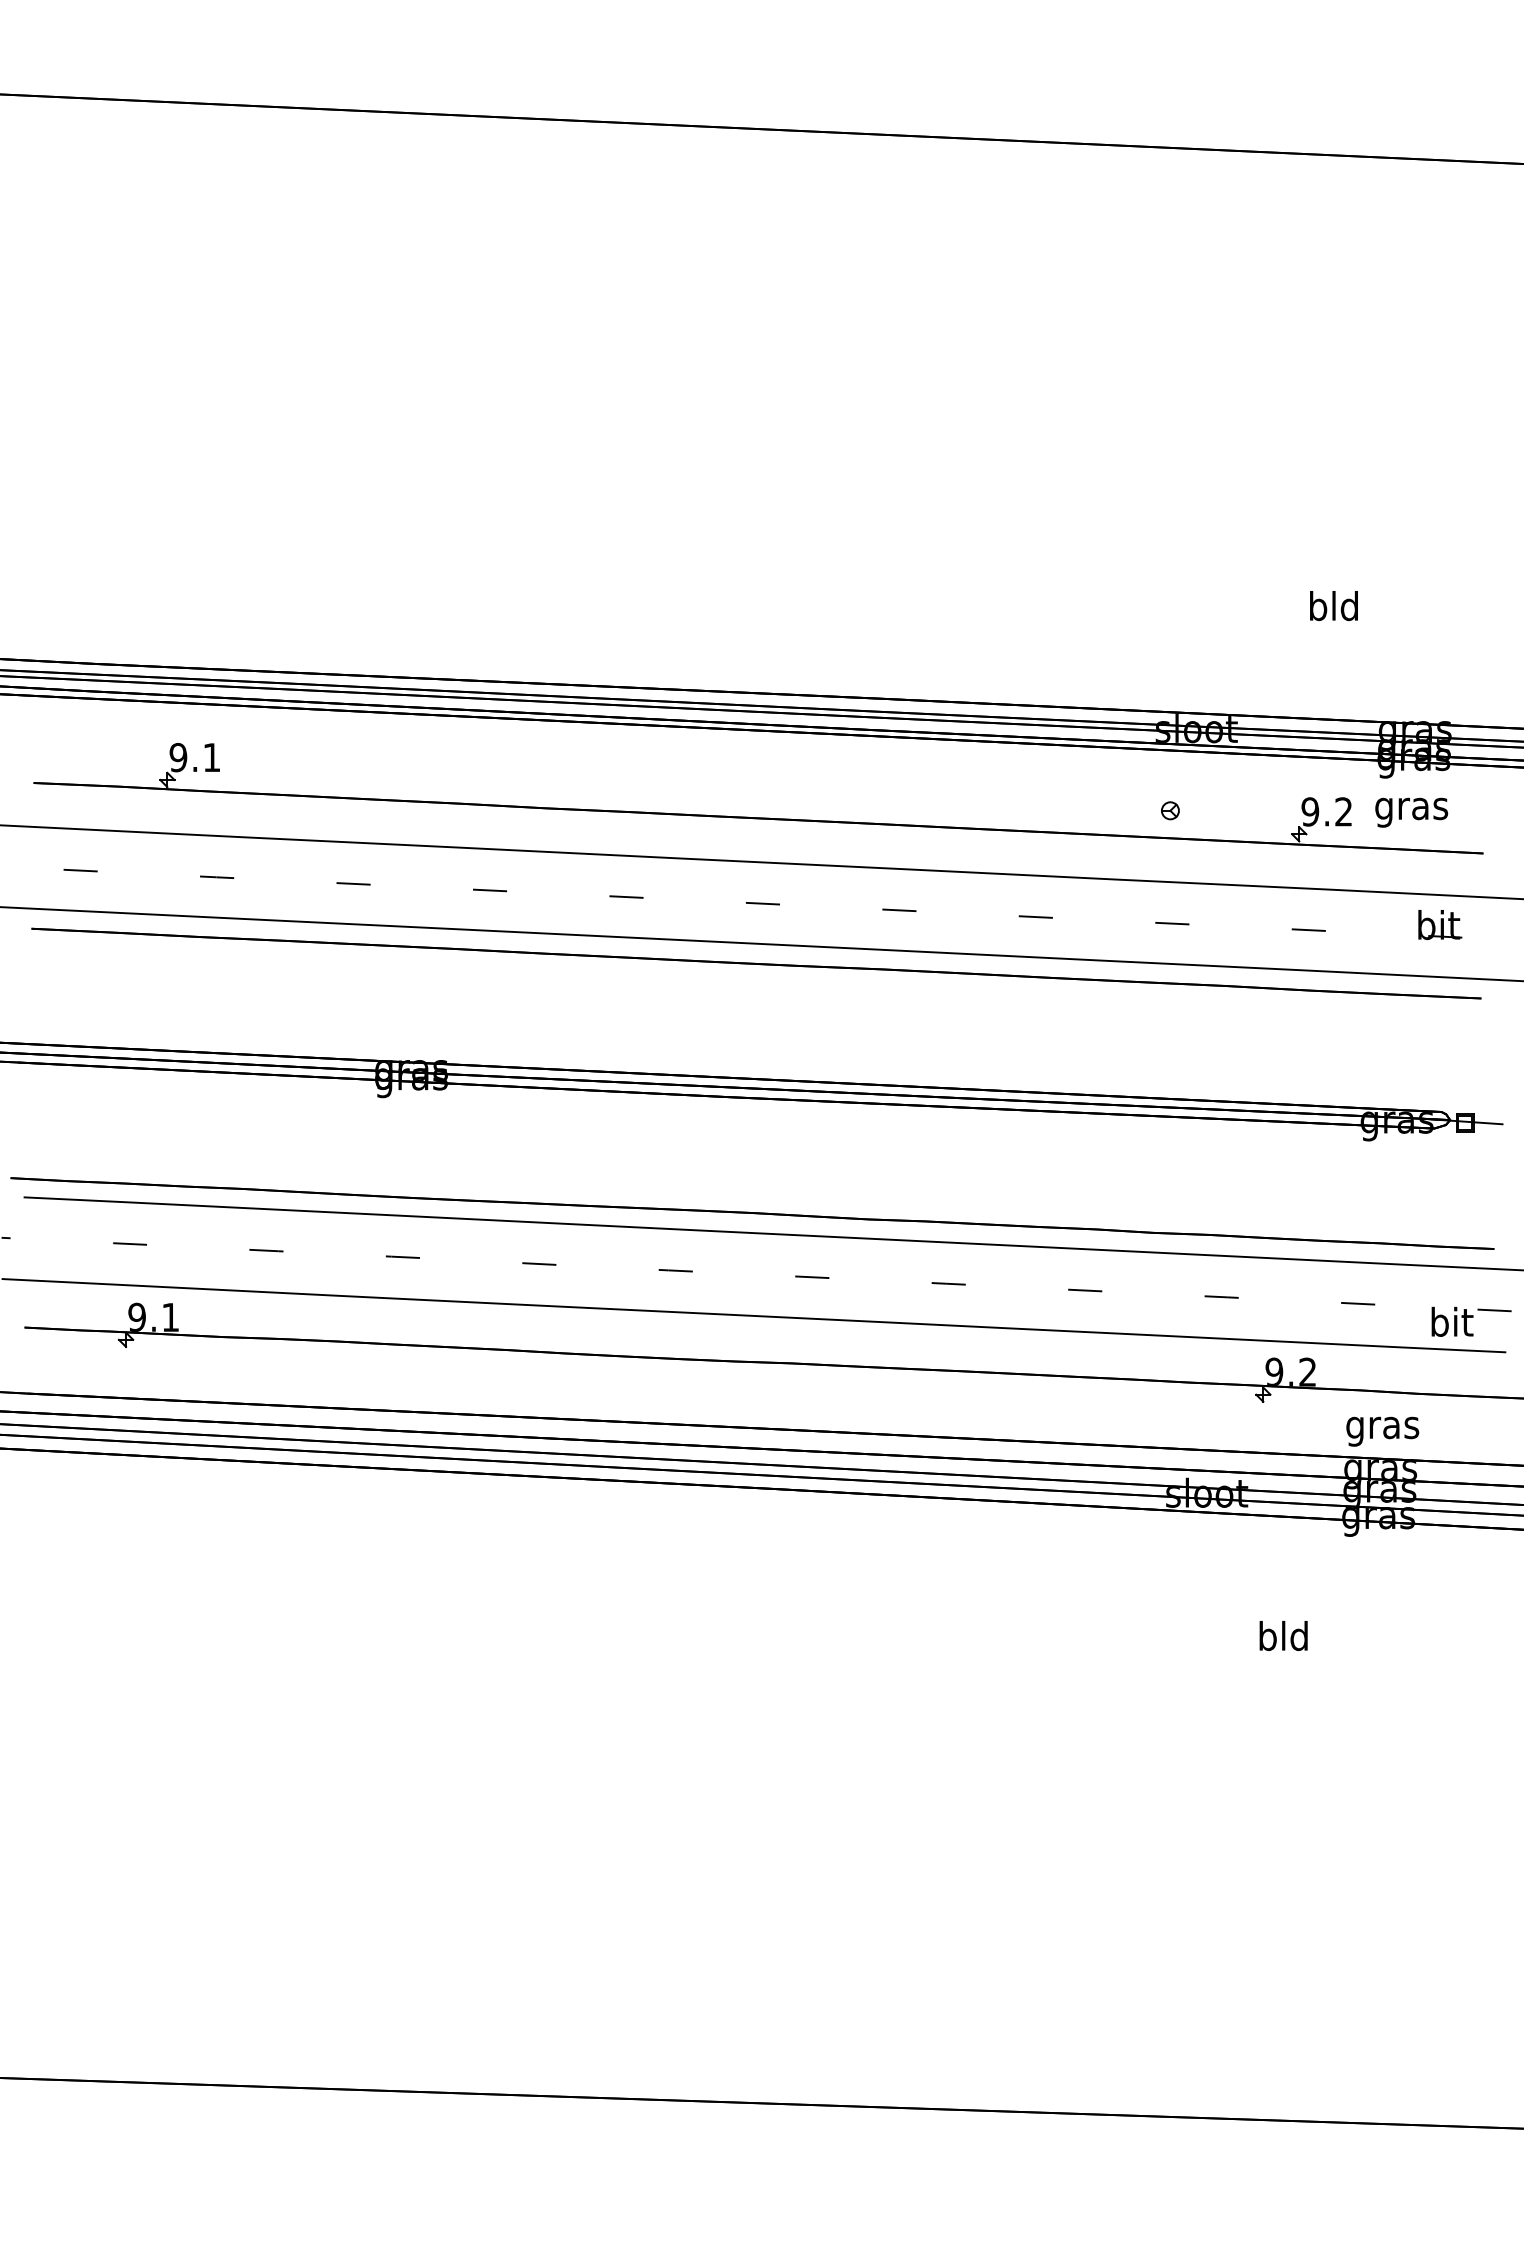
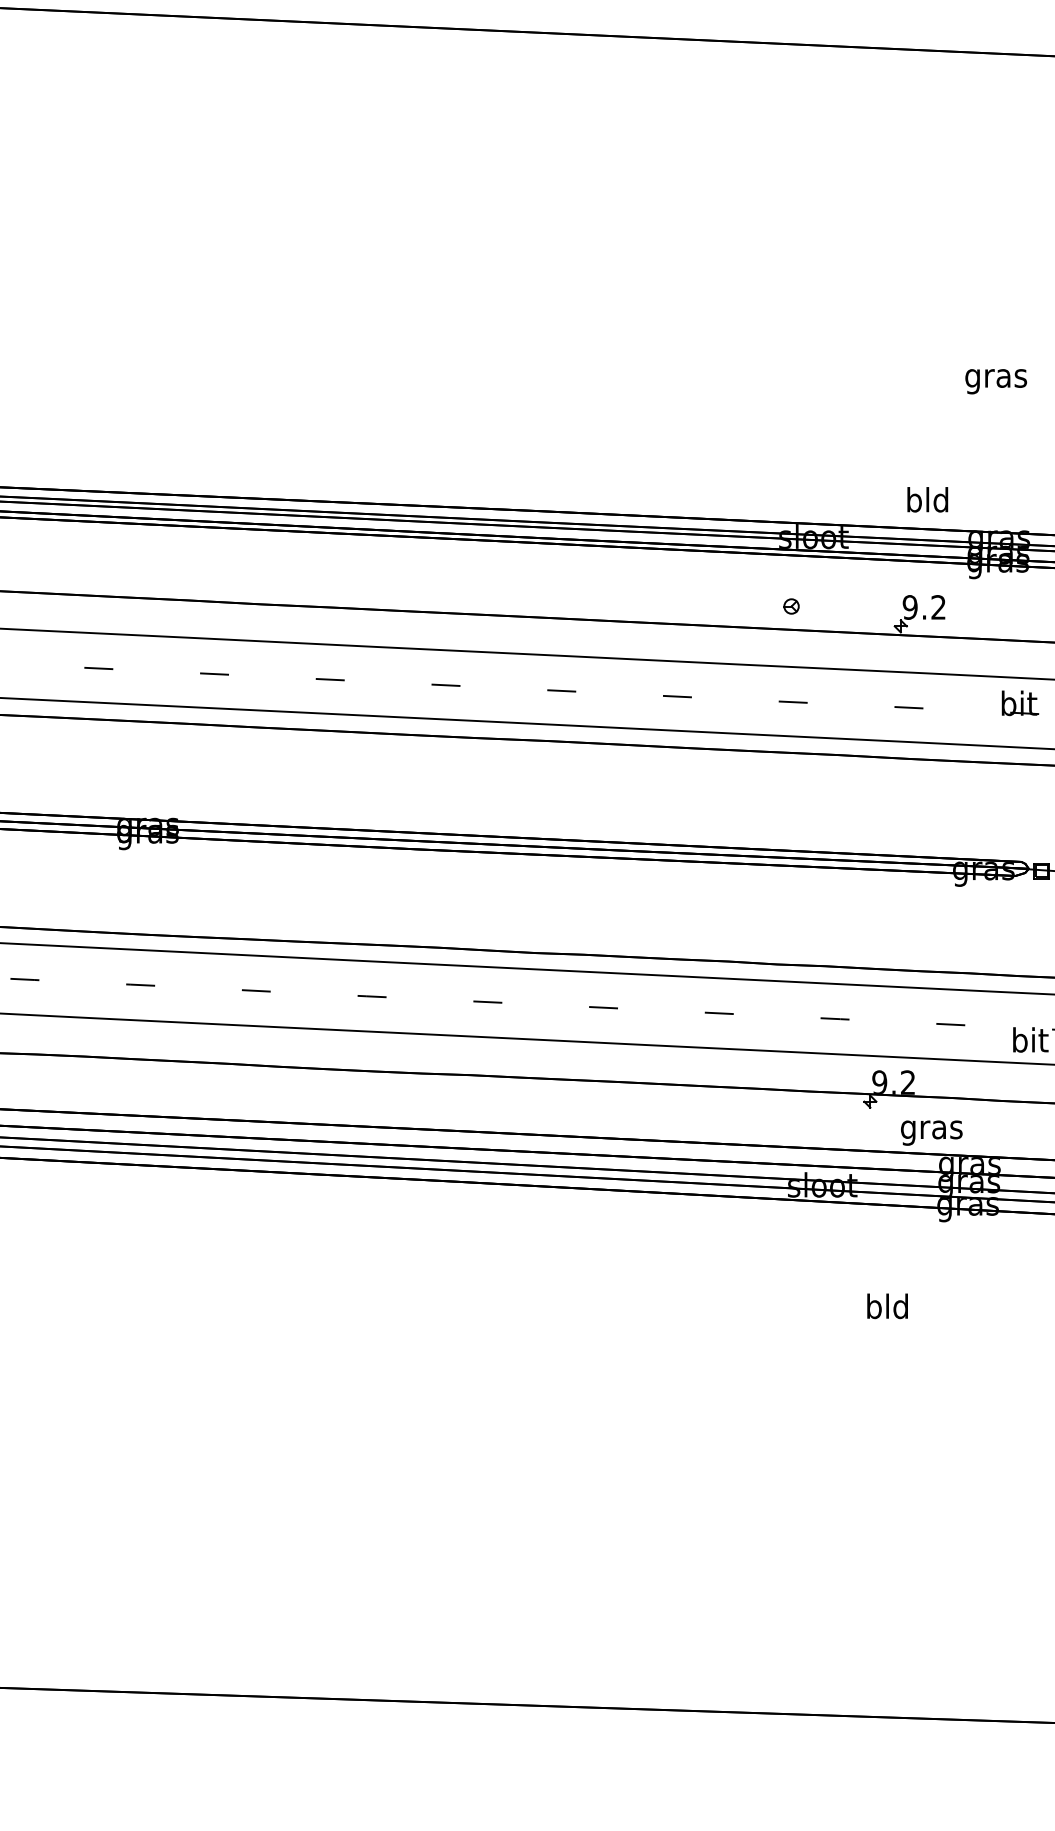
text: (1333, 606) -> (927, 500), moved
text: (1411, 812) -> (996, 381), moved
text: (1382, 1431) -> (931, 1132), moved

